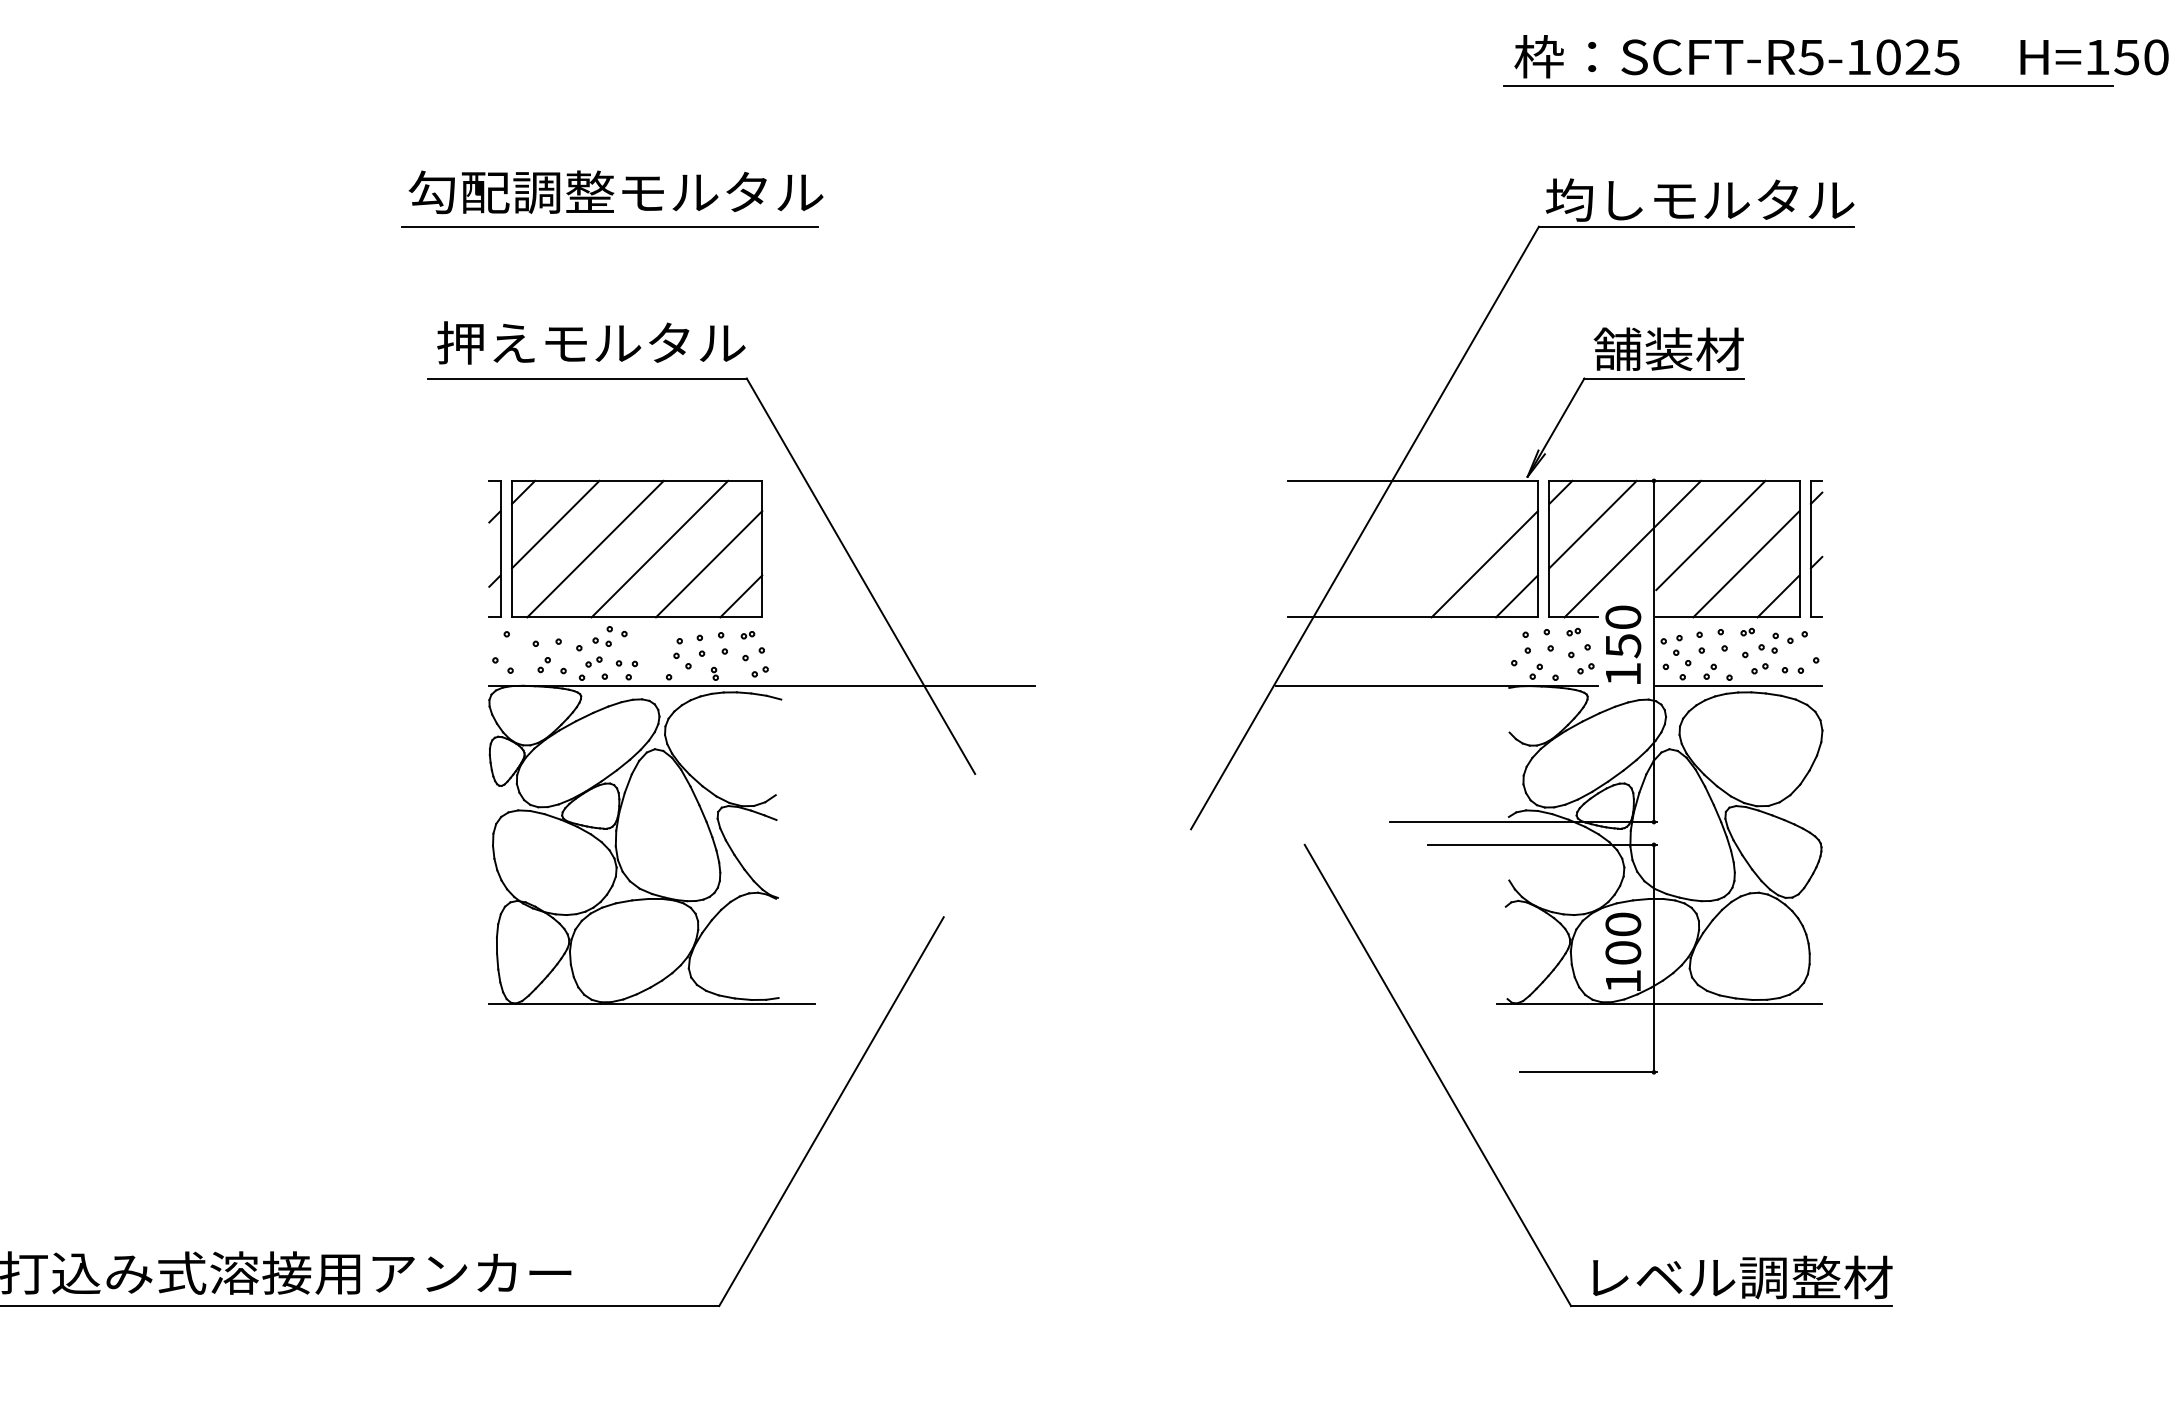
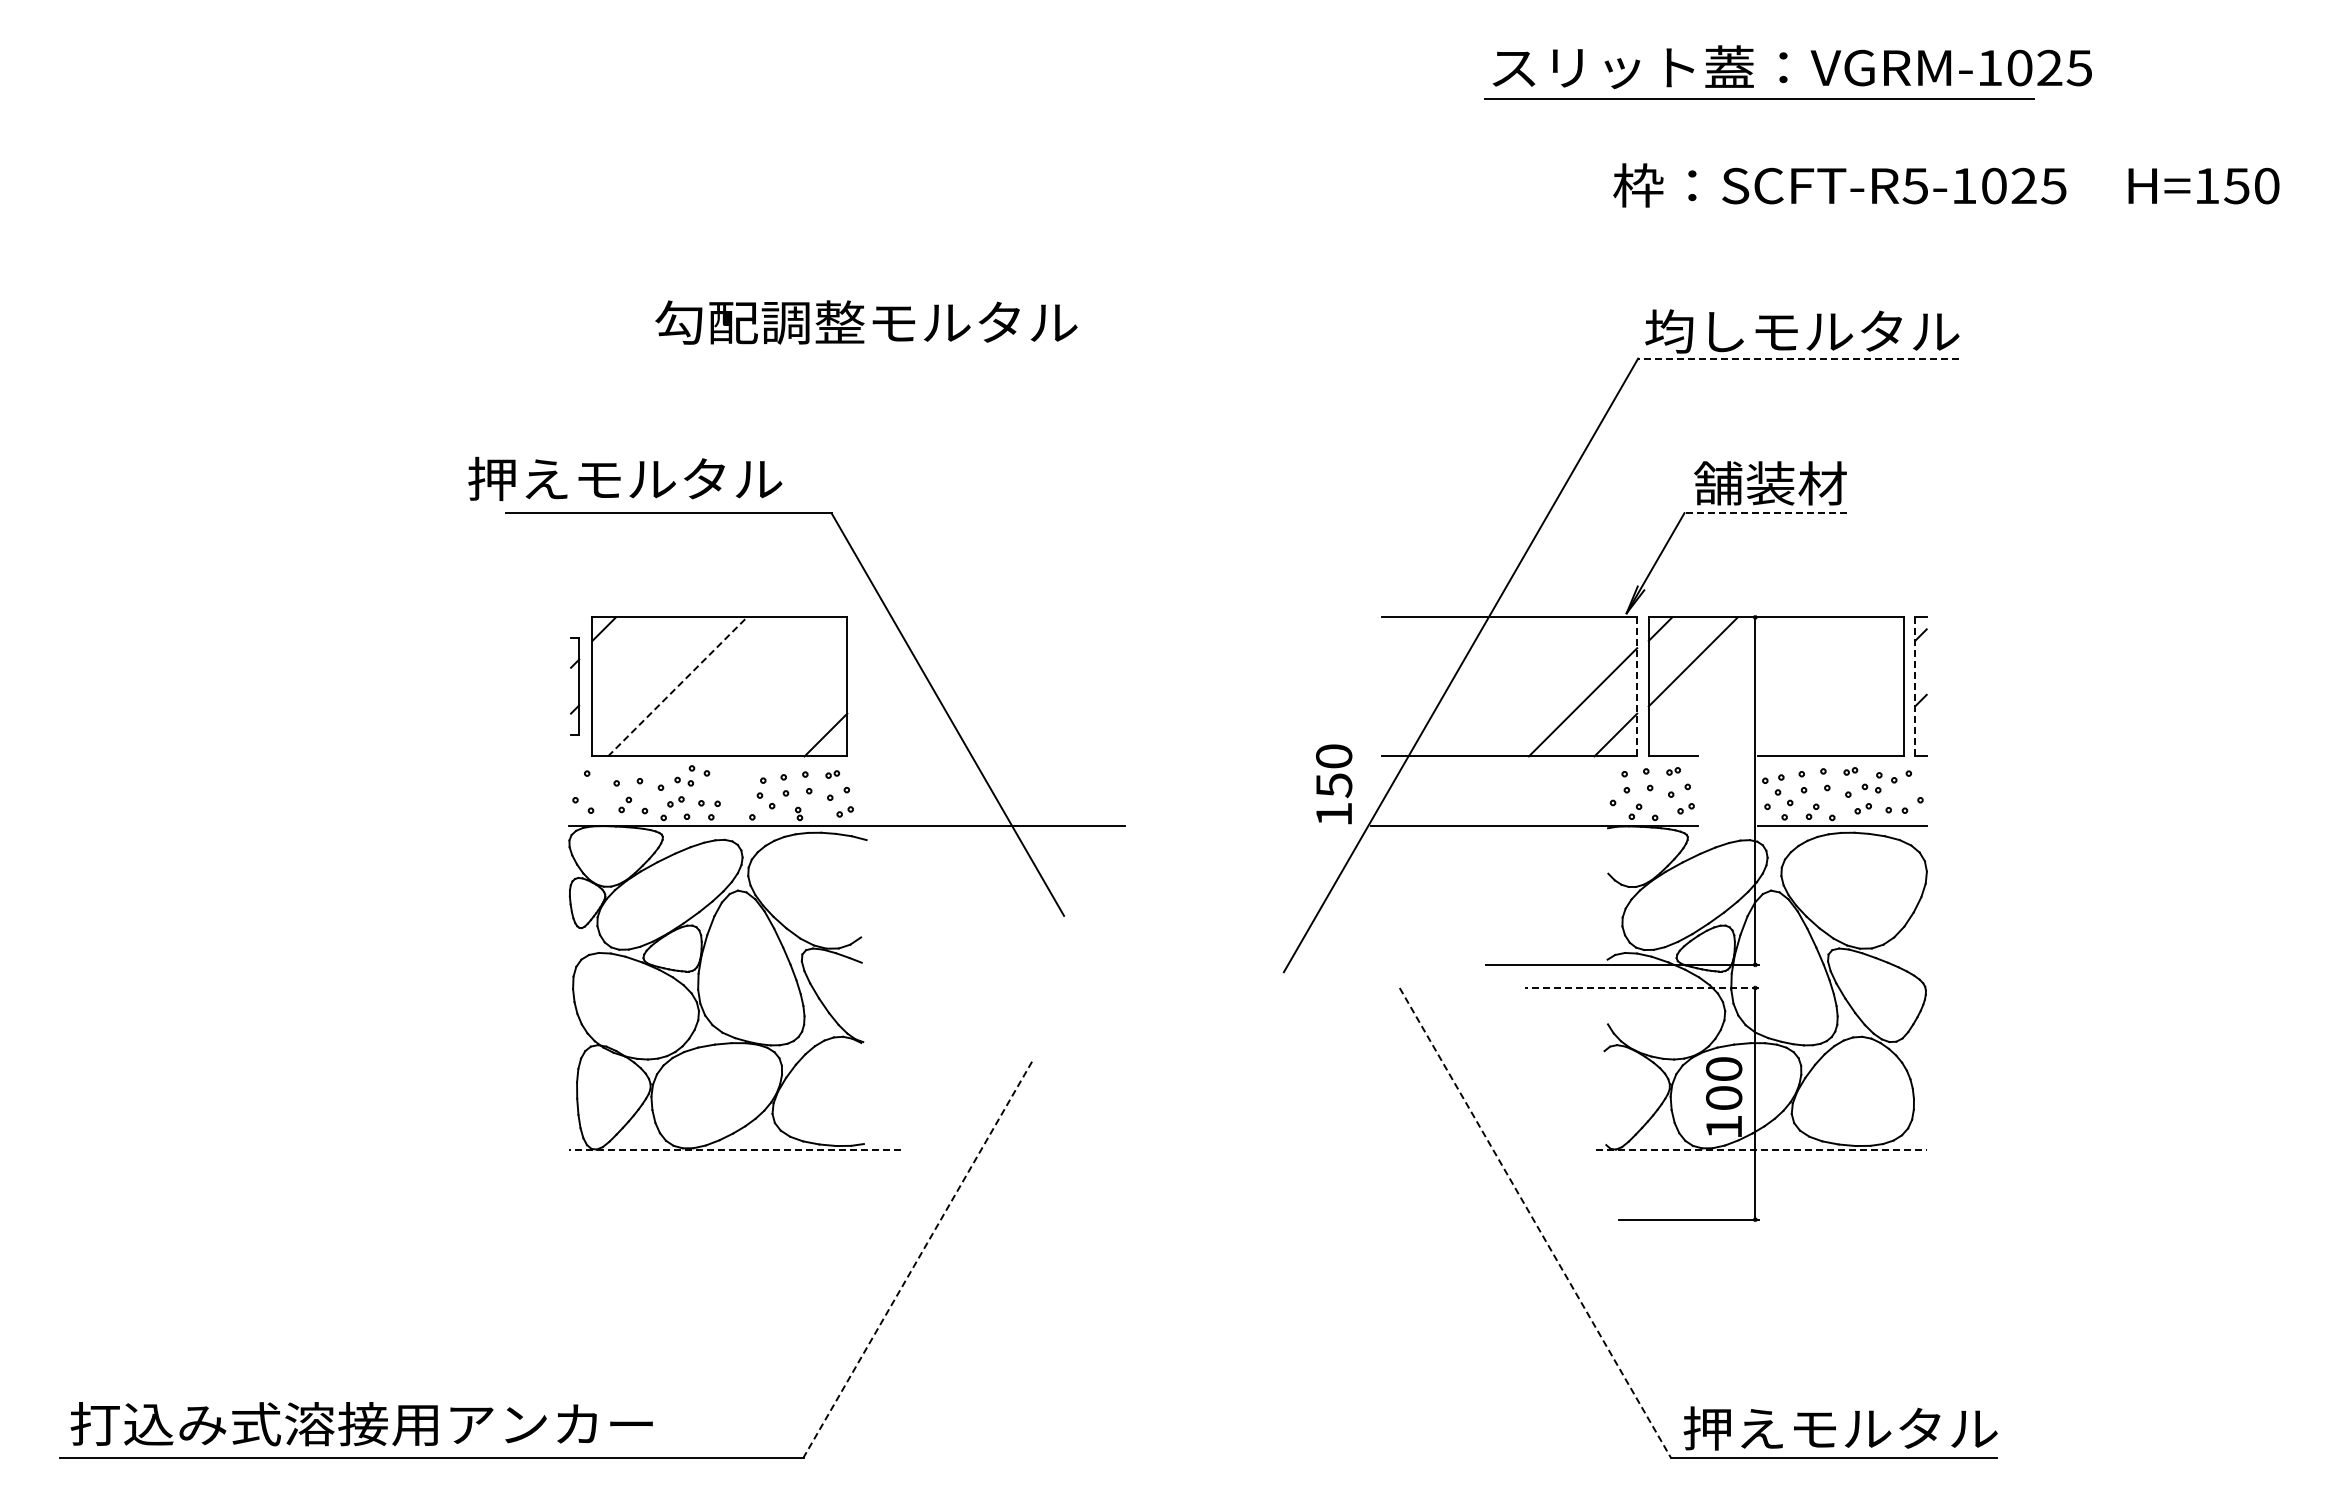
line: (1808, 86) -> (1912, 215), removed
text: (616, 192) -> (866, 322), moved
line: (609, 226) -> (691, 358), removed
line: (1696, 226) -> (1798, 358), solid -> dashed
text: (591, 342) -> (625, 478), moved
line: (1663, 378) -> (1765, 513), solid -> dashed
line: (555, 524) -> (636, 661), removed
line: (1710, 534) -> (1812, 672), removed
part: (494, 548) -> (574, 686), size x0.7
line: (595, 548) -> (677, 686), solid -> dashed
line: (659, 548) -> (742, 686), removed
line: (1632, 548) -> (1733, 686), removed
line: (1538, 549) -> (1637, 687), solid -> dashed
line: (1811, 549) -> (1915, 687), solid -> dashed
line: (709, 564) -> (793, 702), removed
line: (1746, 564) -> (1849, 702), removed
line: (1777, 595) -> (1881, 734), removed
text: (1623, 644) -> (1334, 784), moved
line: (1543, 845) -> (1642, 988), solid -> dashed
line: (651, 1004) -> (734, 1150), solid -> dashed
line: (1660, 1004) -> (1761, 1150), solid -> dashed
line: (1438, 1076) -> (1535, 1223), solid -> dashed
line: (831, 1111) -> (917, 1259), solid -> dashed
text: (1737, 1277) -> (1840, 1428), レベル調整材 -> 押えモルタル

